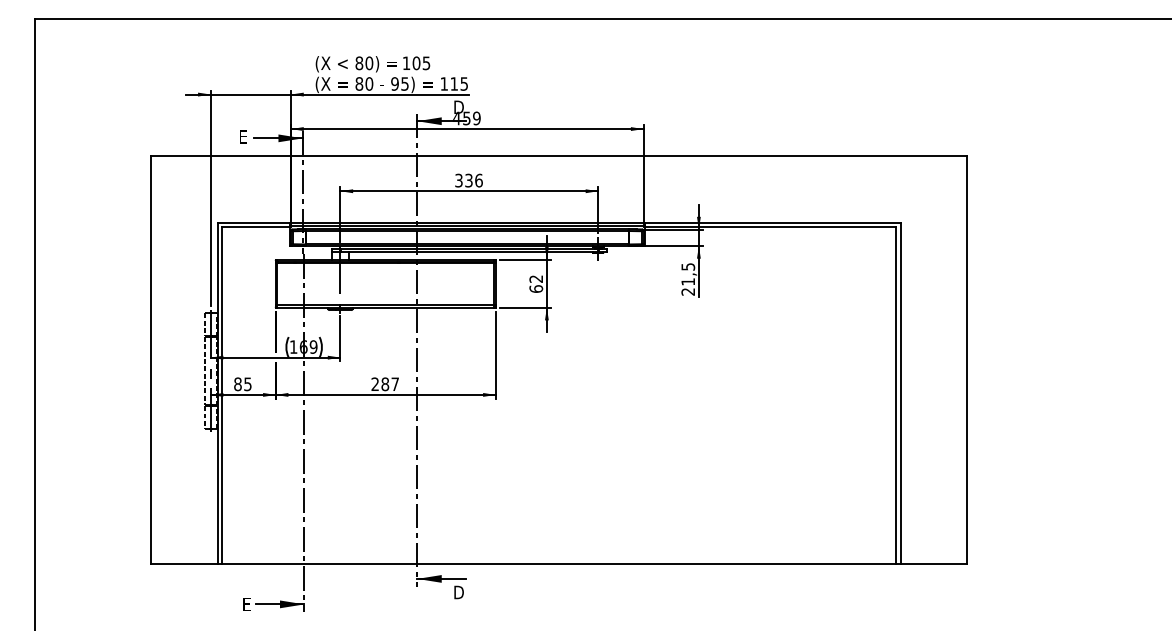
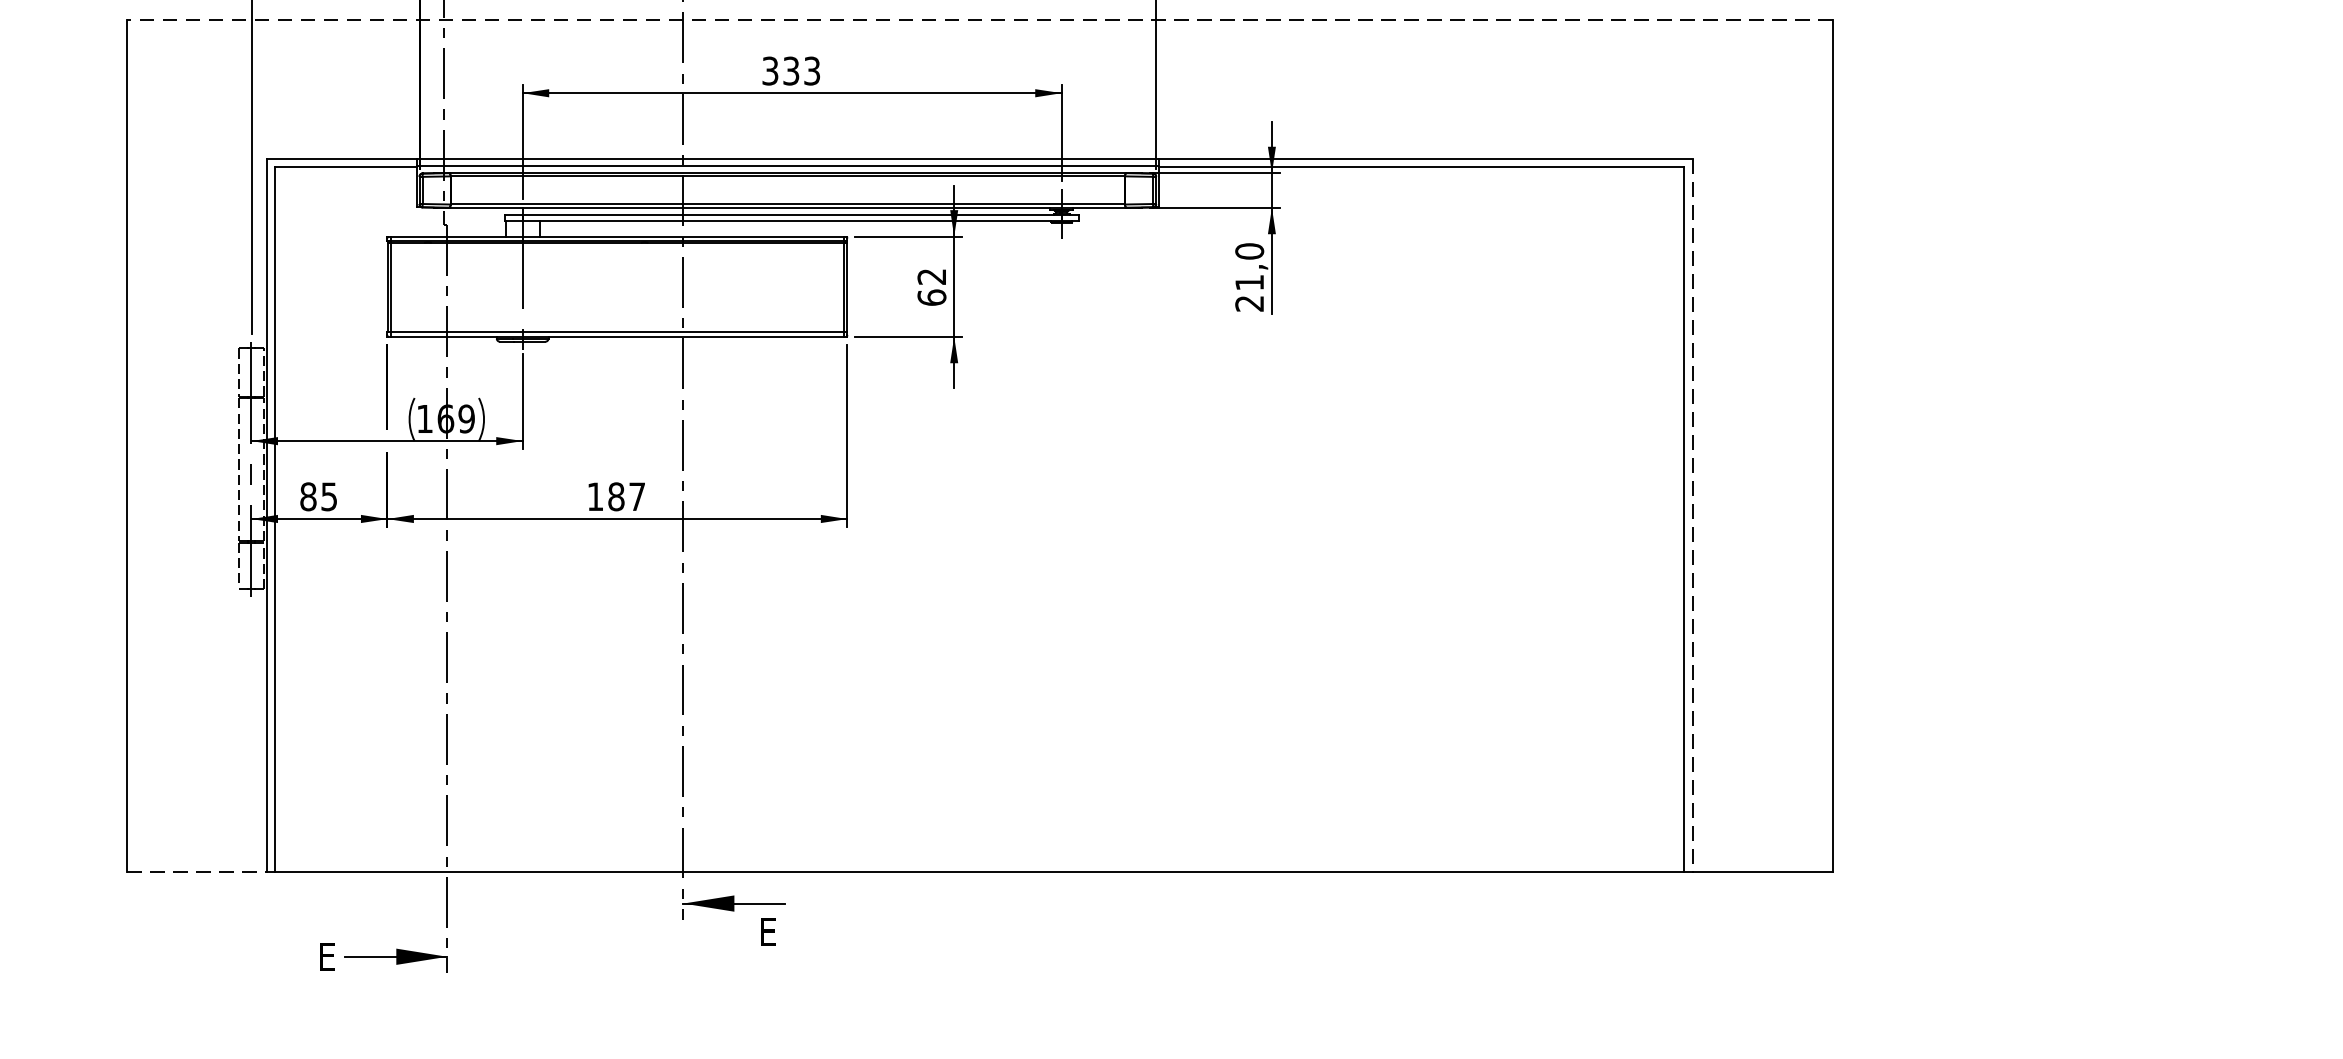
line: (558, 155) -> (978, 18), solid -> dashed
text: (478, 180) -> (811, 70), 336 -> 333
text: (688, 266) -> (1250, 250), 21,5 -> 21,0
text: (374, 383) -> (593, 495), 287 -> 187
line: (900, 393) -> (1693, 515), solid -> dashed
line: (185, 563) -> (198, 871), solid -> dashed
text: (458, 592) -> (769, 931), D -> E

